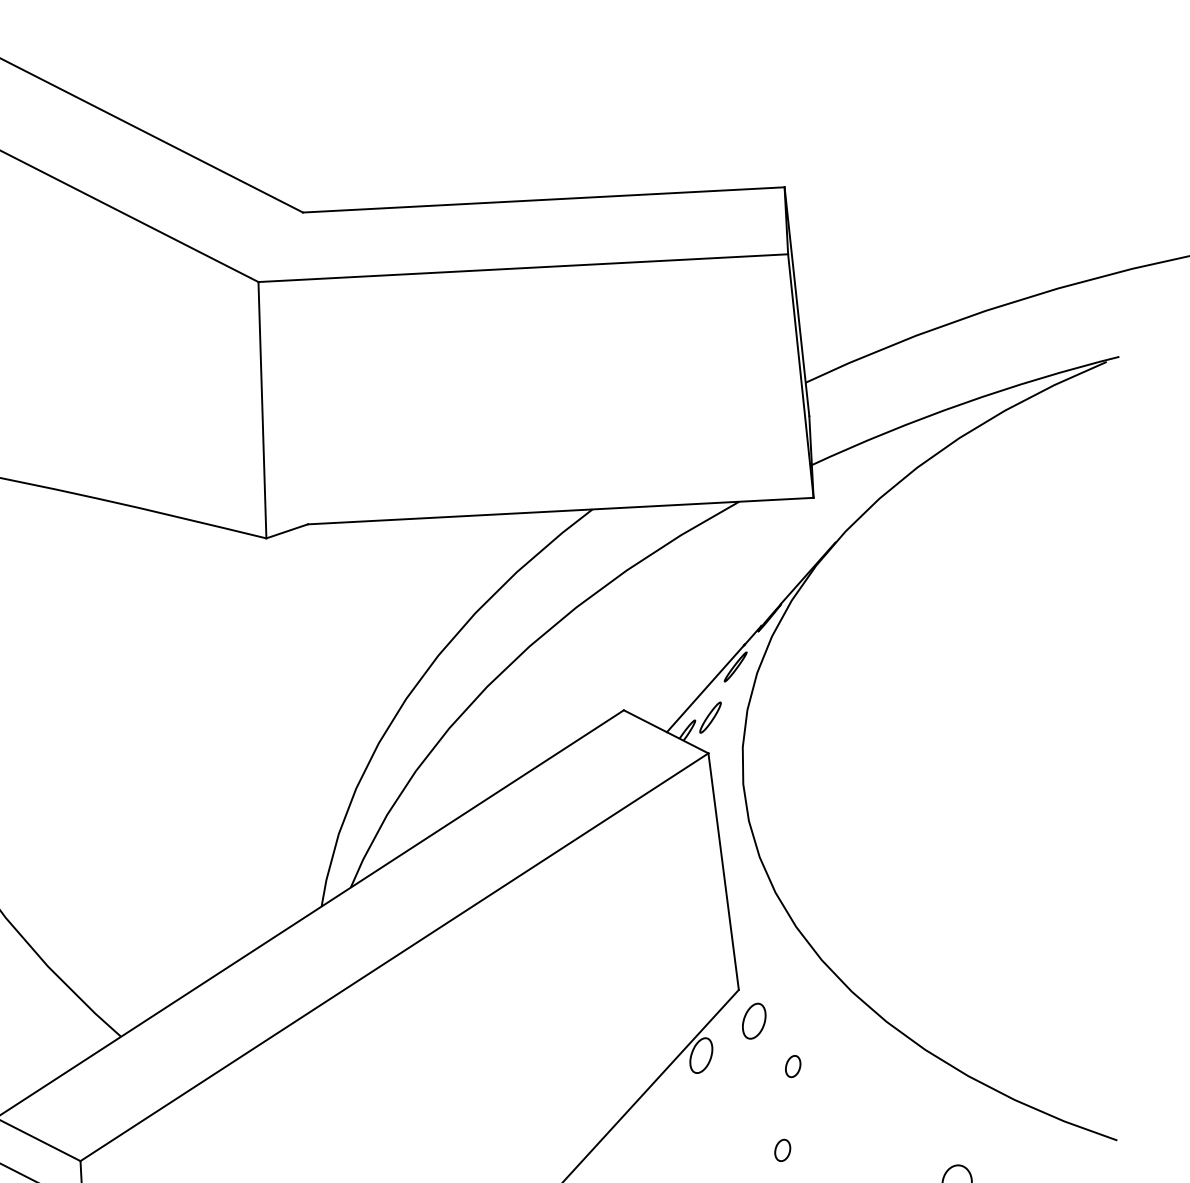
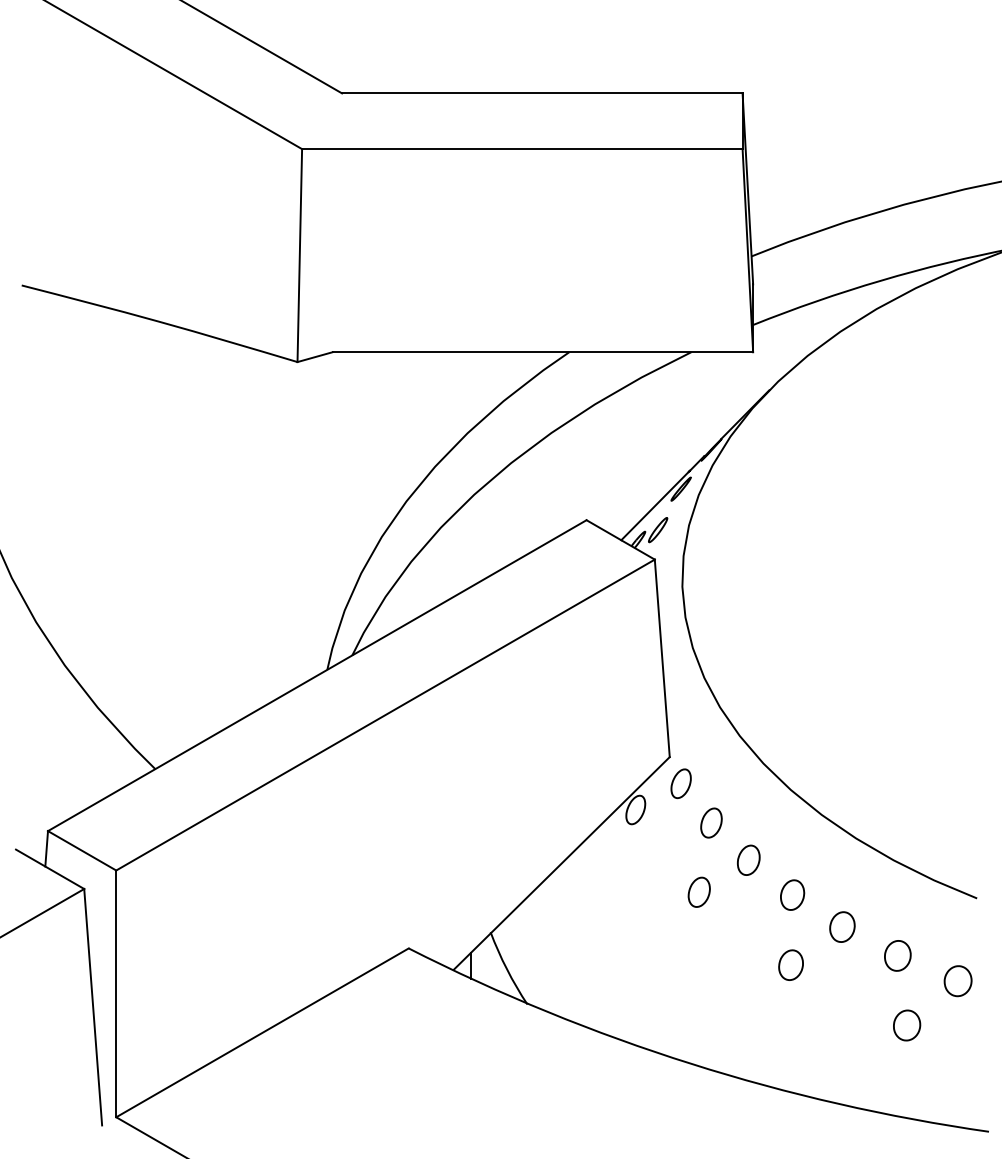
part: (793, 1065) -> (711, 822), size x1.67
part: (839, 1108) -> (748, 859), added
part: (895, 1147) -> (792, 894), added
part: (781, 1149) -> (698, 891), size x1.67

